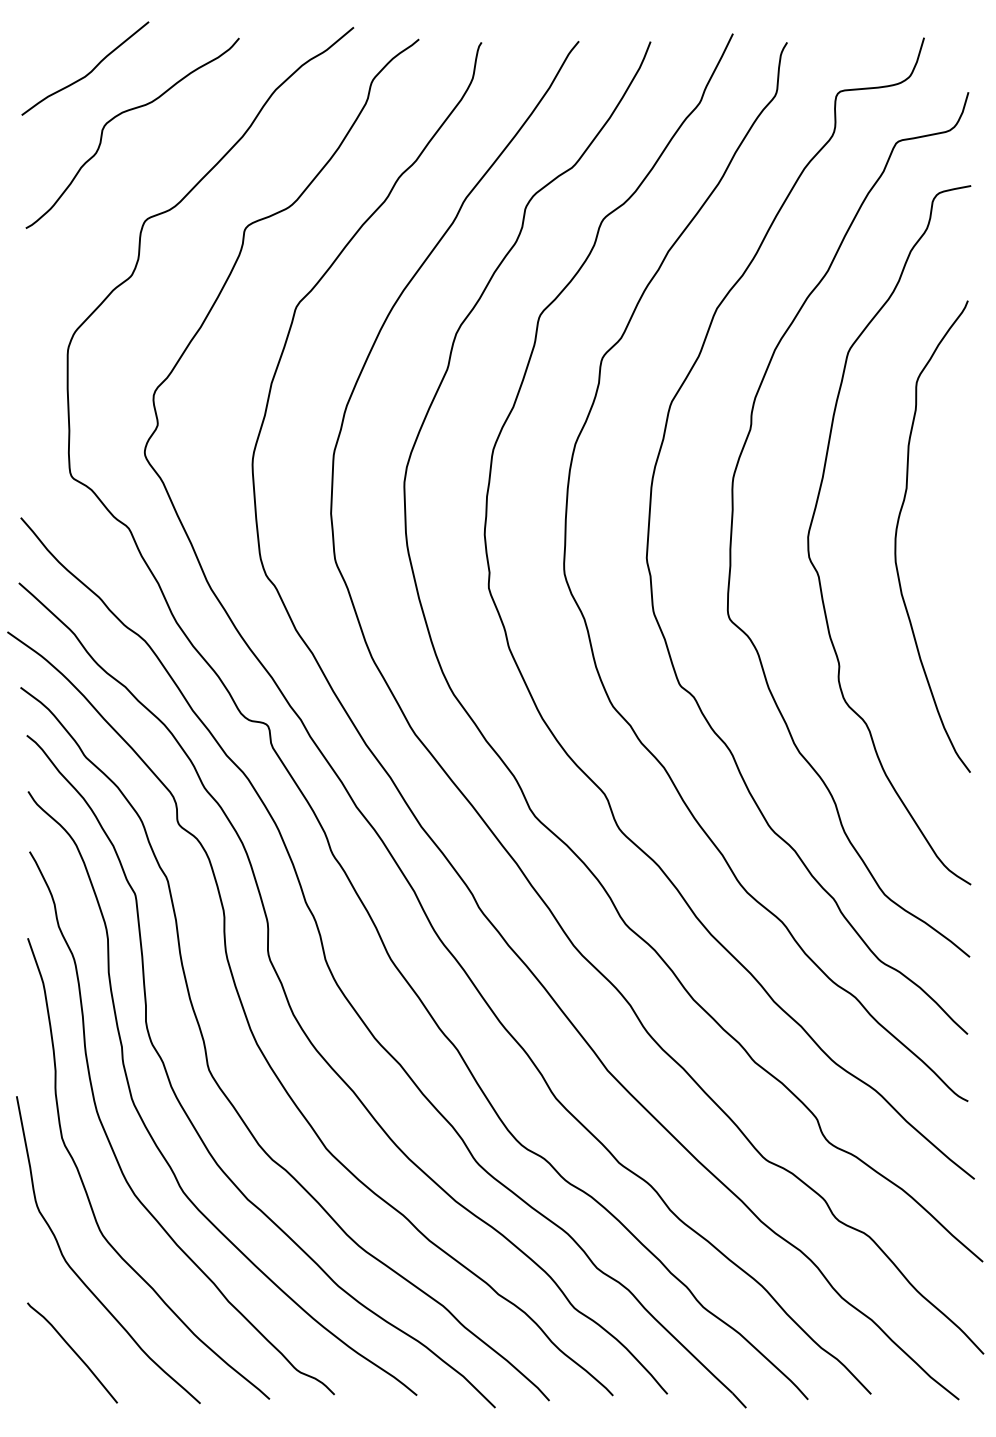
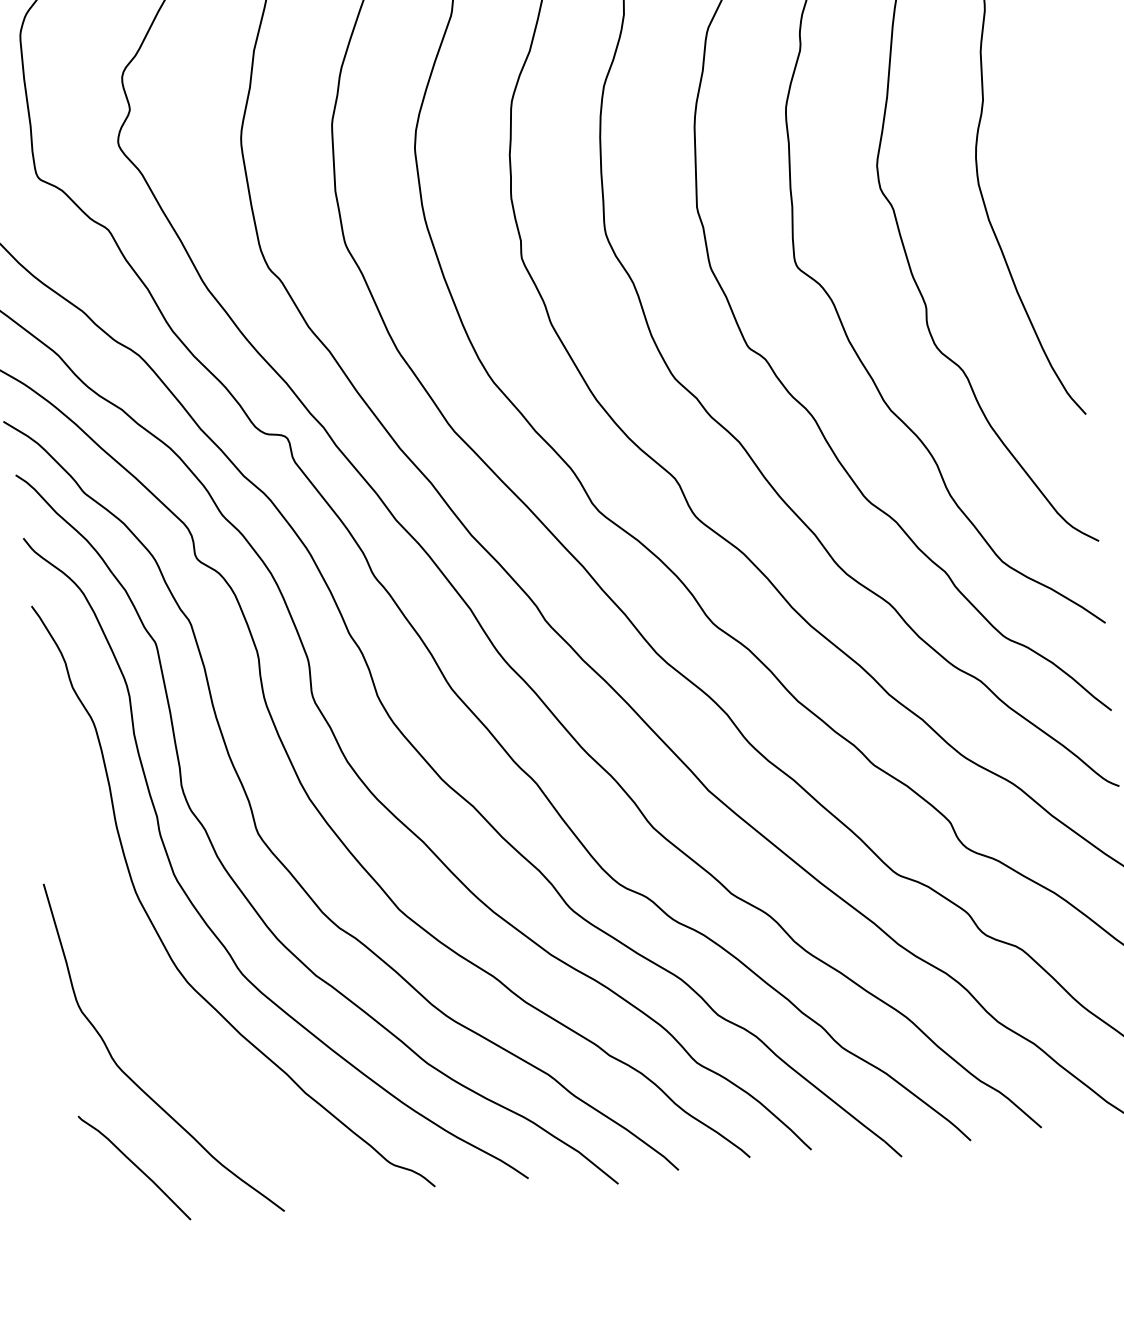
curve: (86, 1189) -> (132, 981), removed

